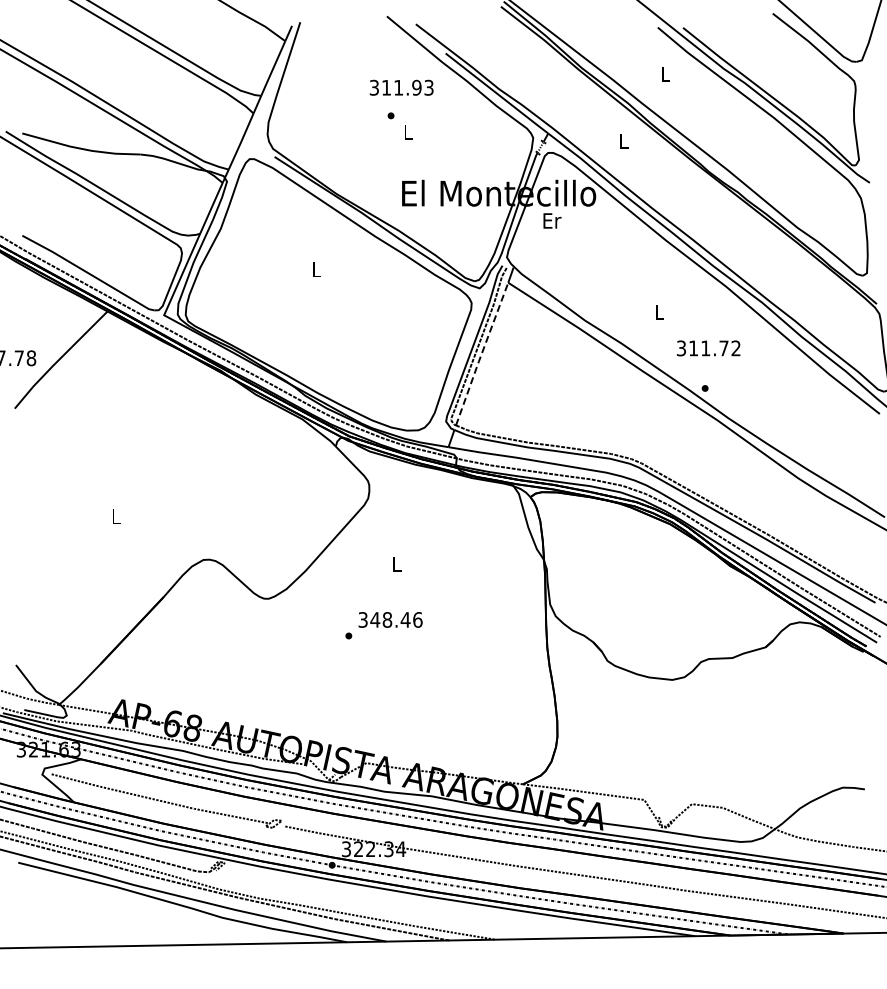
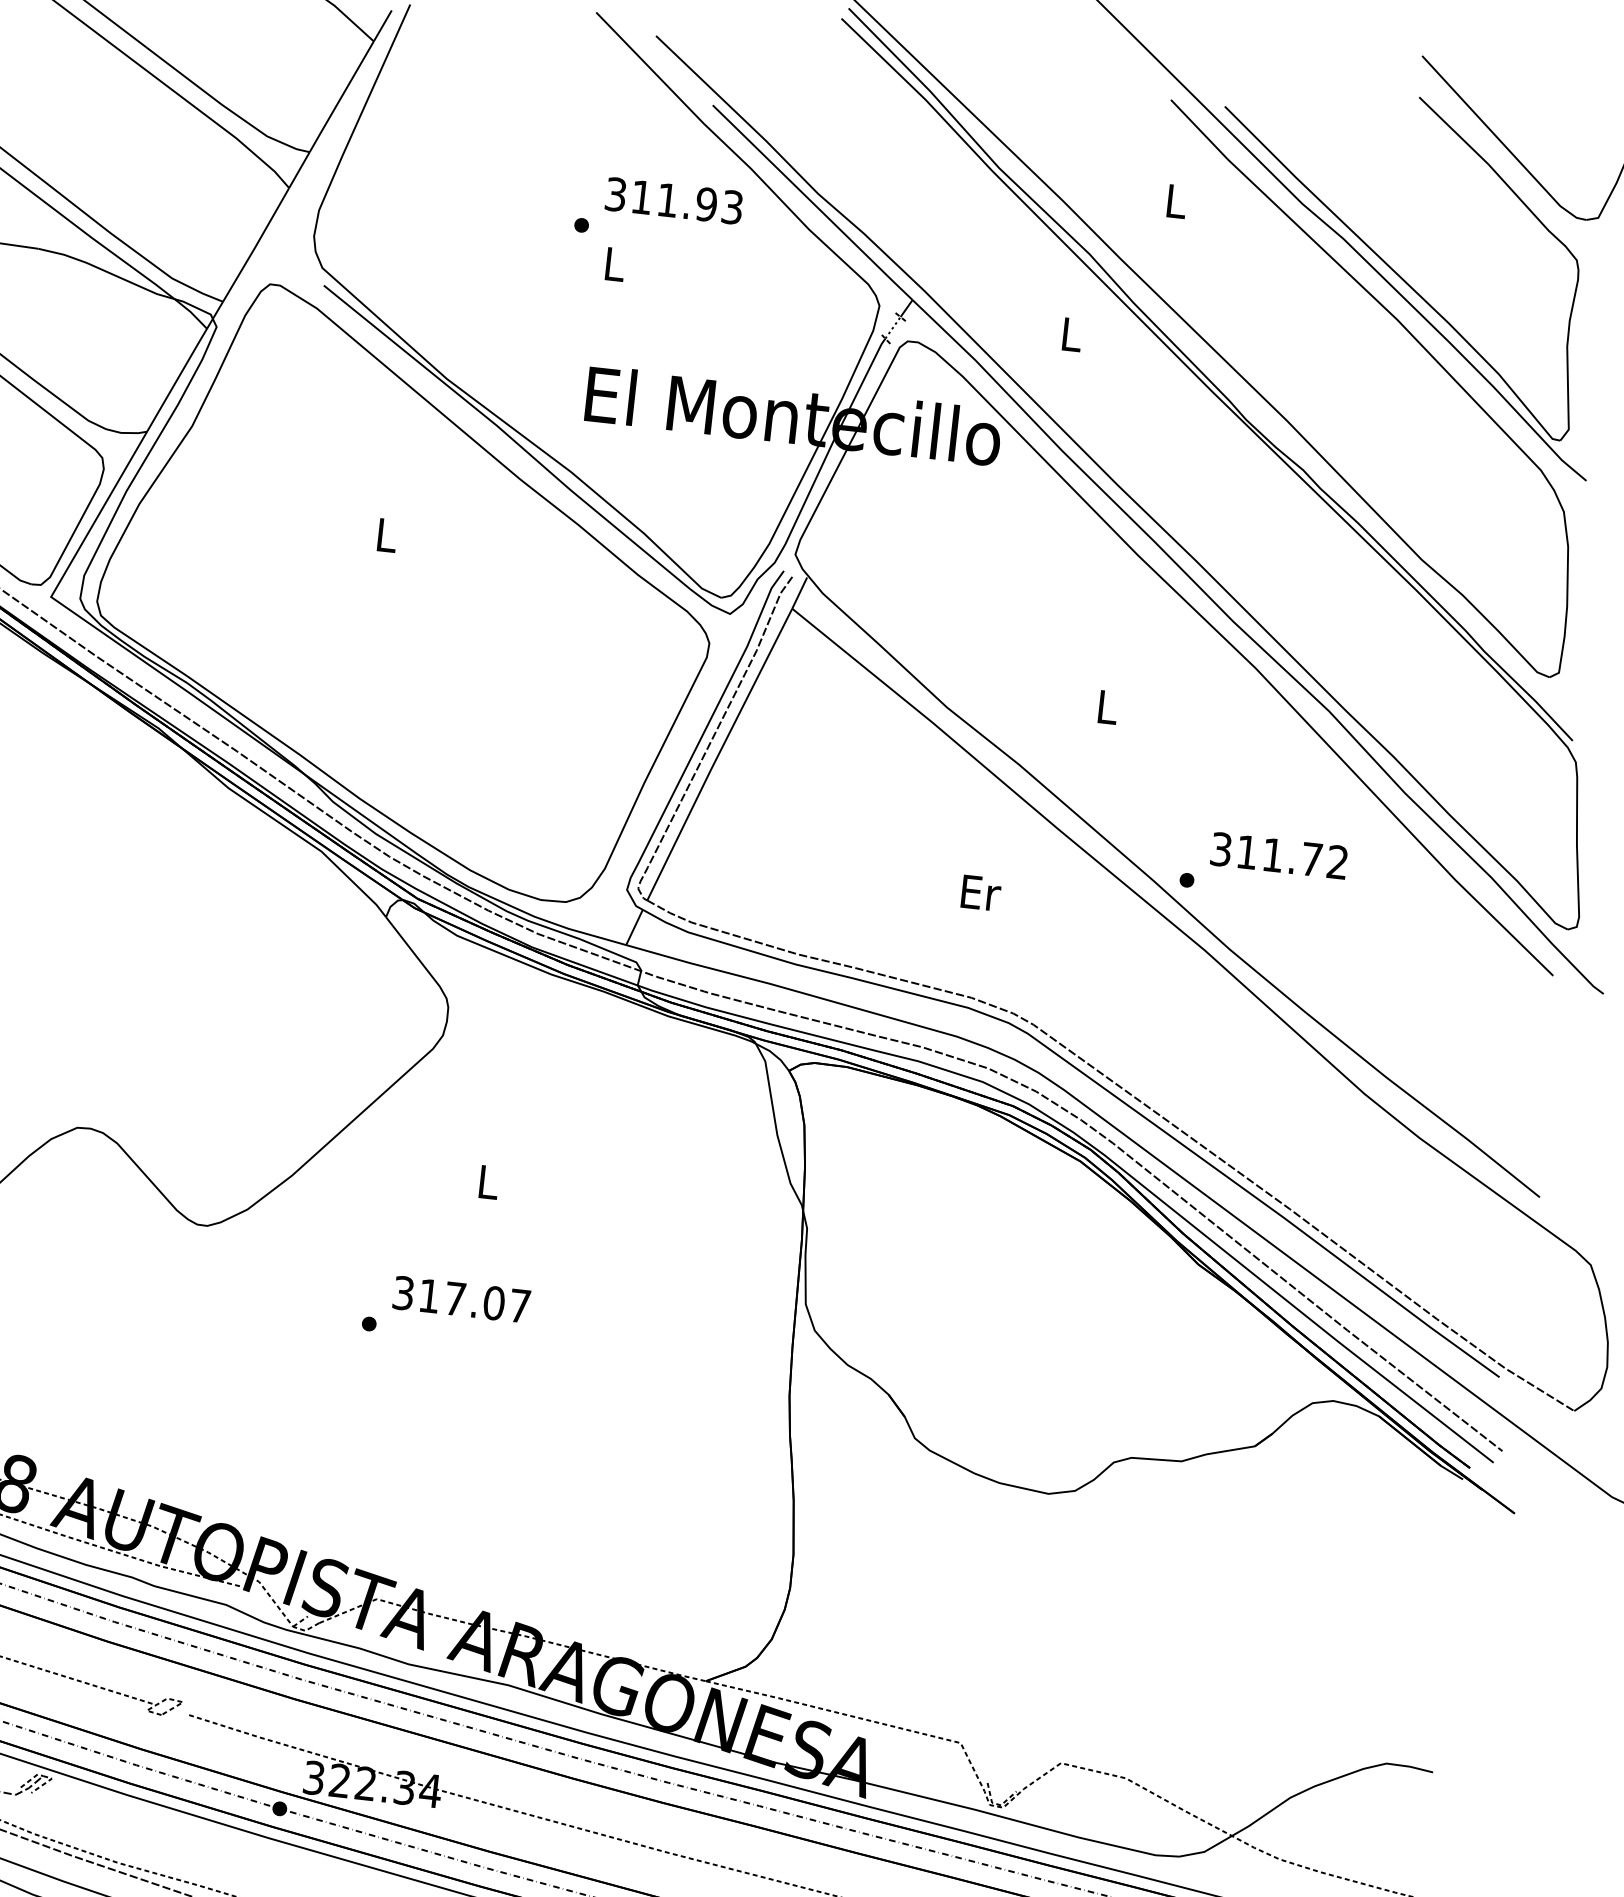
text: (401, 87) -> (673, 200), moved
text: (552, 220) -> (981, 892), moved
text: (708, 348) -> (1278, 856), moved
line: (481, 354) -> (718, 755), dashed -> solid
text: (396, 619) -> (474, 1300), 348.46 -> 317.07

